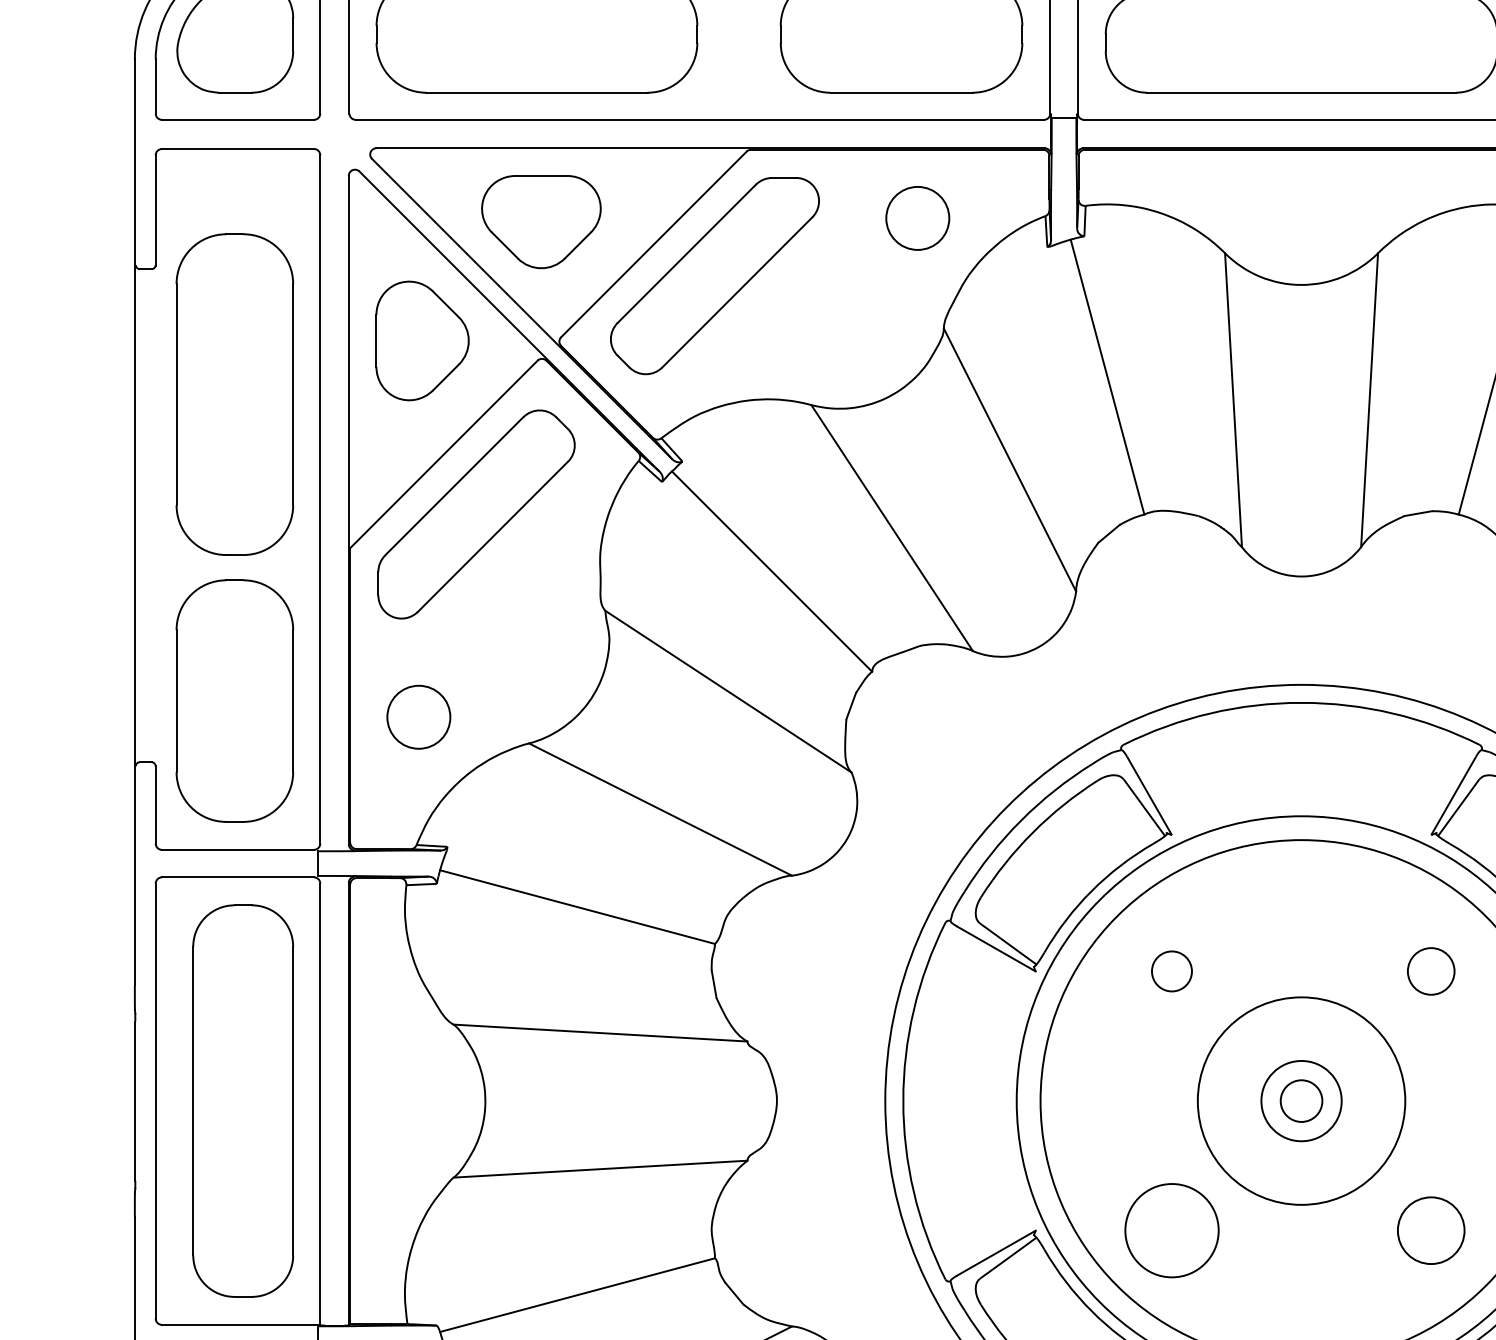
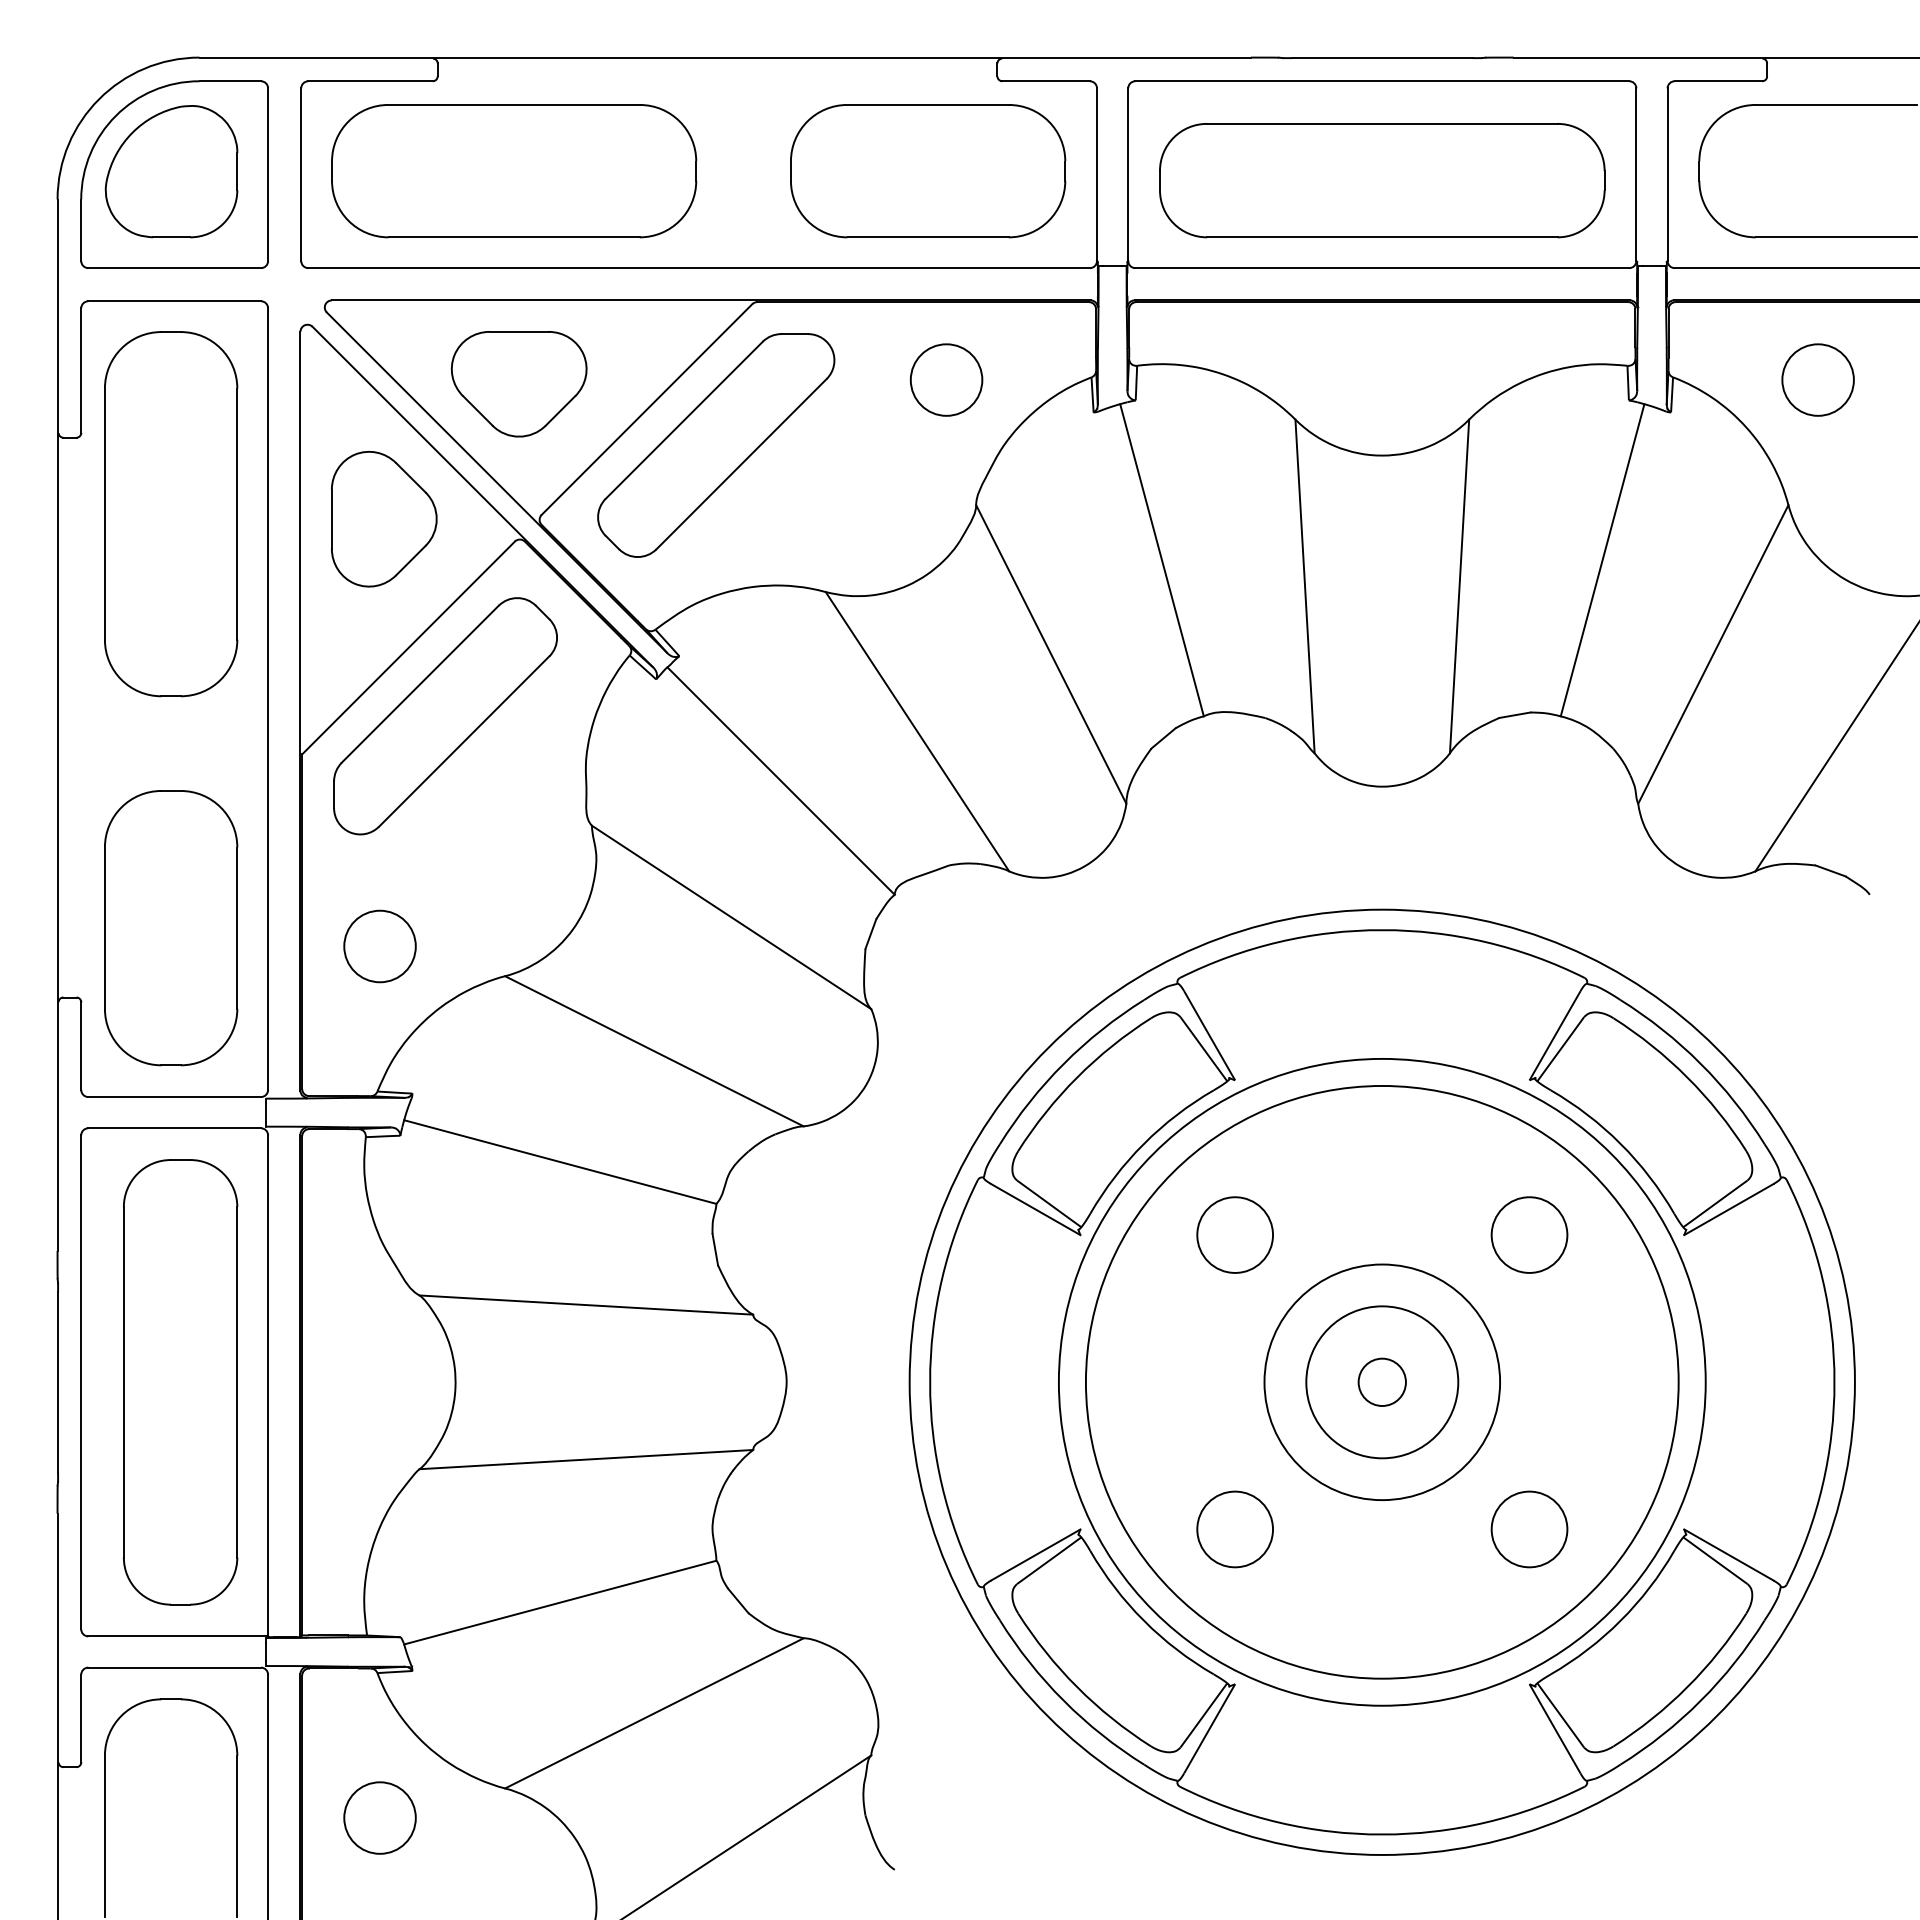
part: (235, 394) -> (171, 514), moved
circle: (1172, 970) -> (1235, 1234), size x1.67
circle: (1431, 970) -> (1529, 1234), size x1.43
circle: (1301, 1101) -> (1382, 1382), size x1.67
circle: (1171, 1230) -> (1234, 1529), size x0.71

